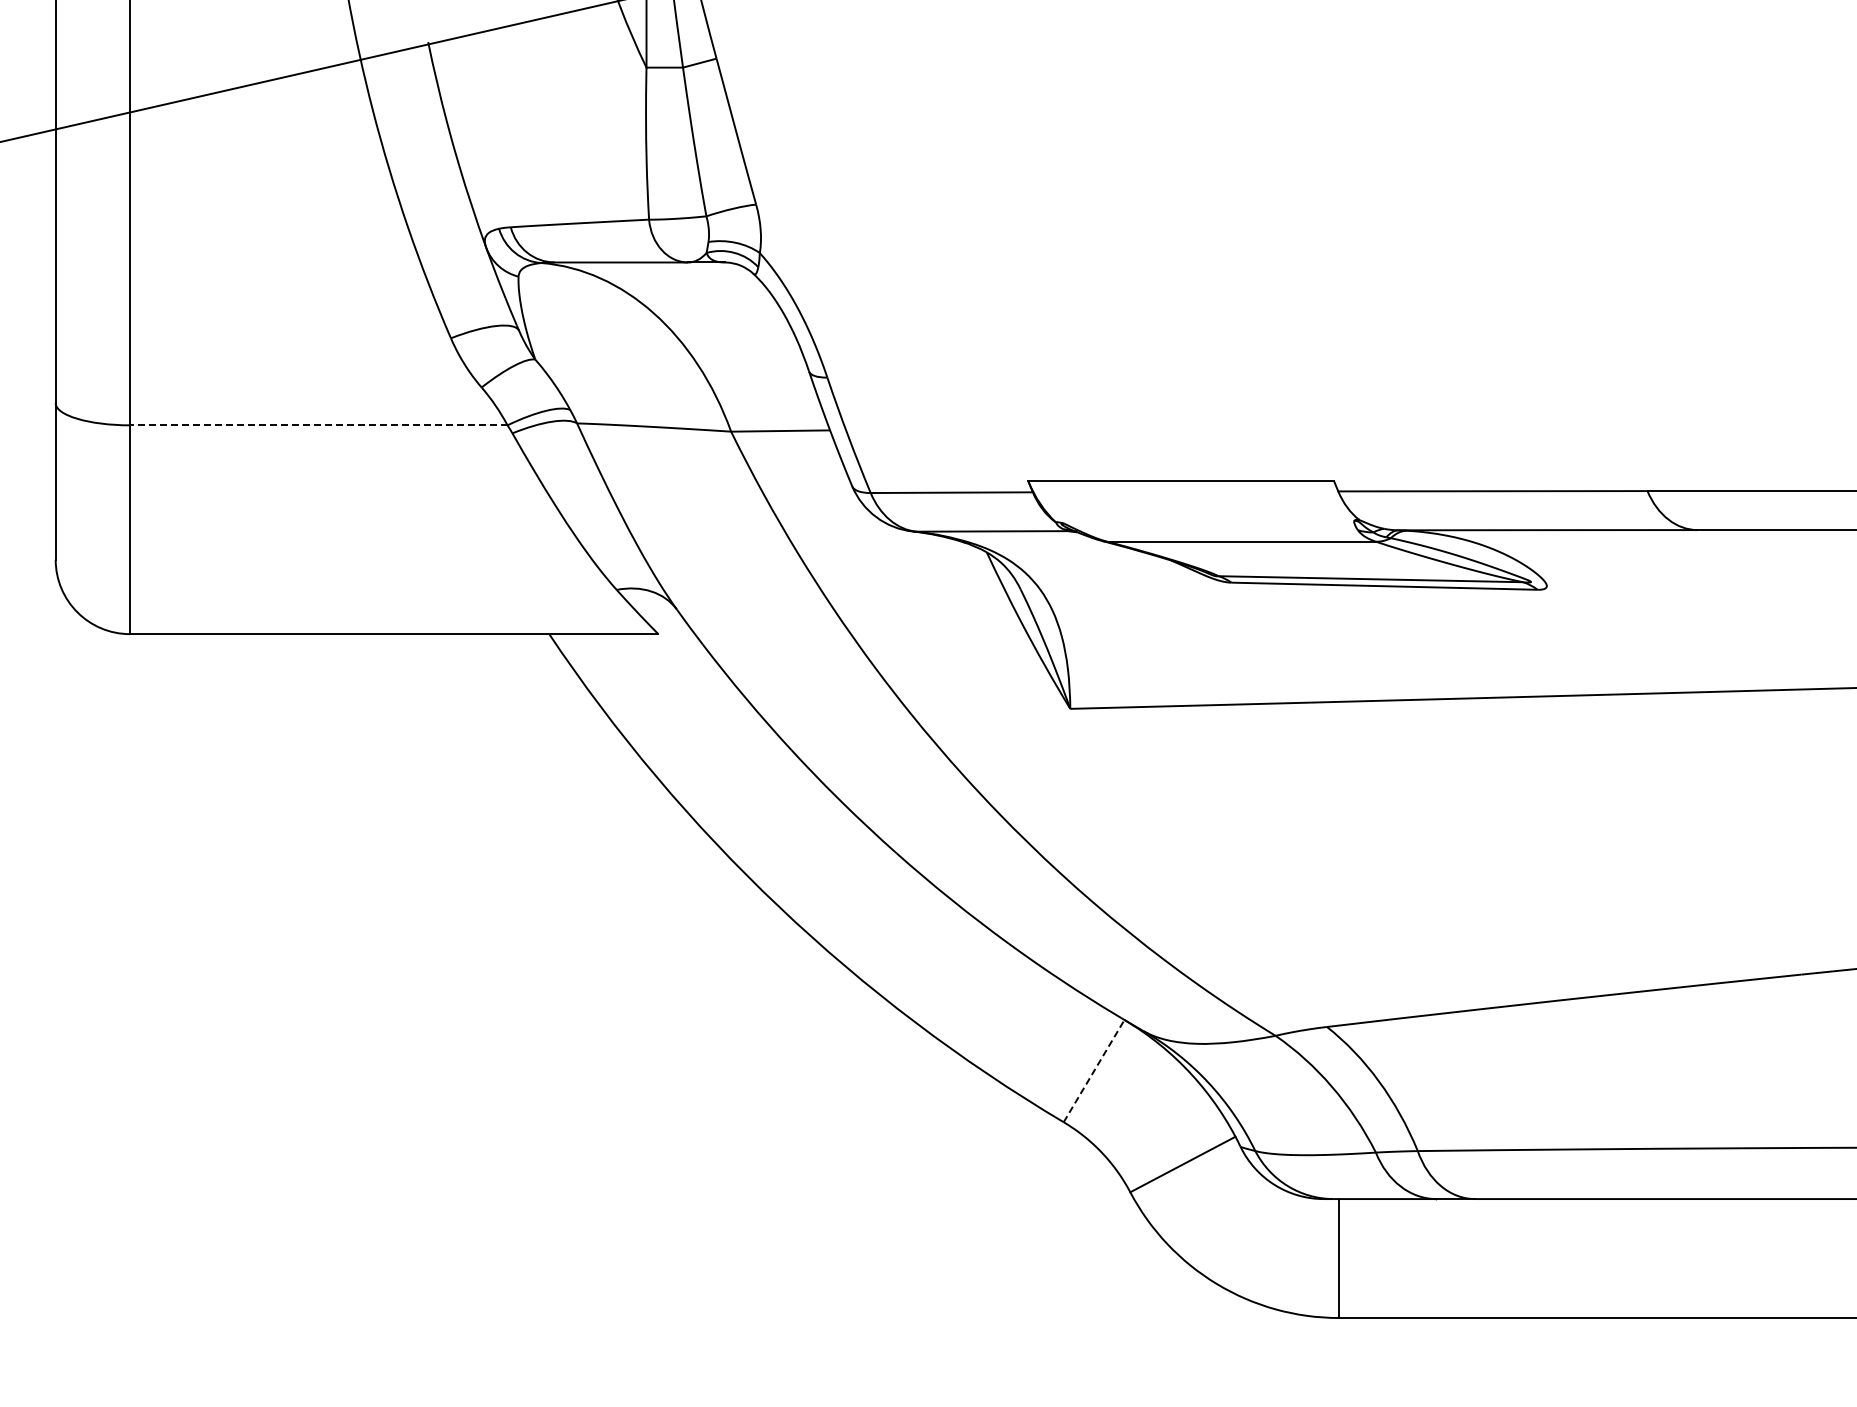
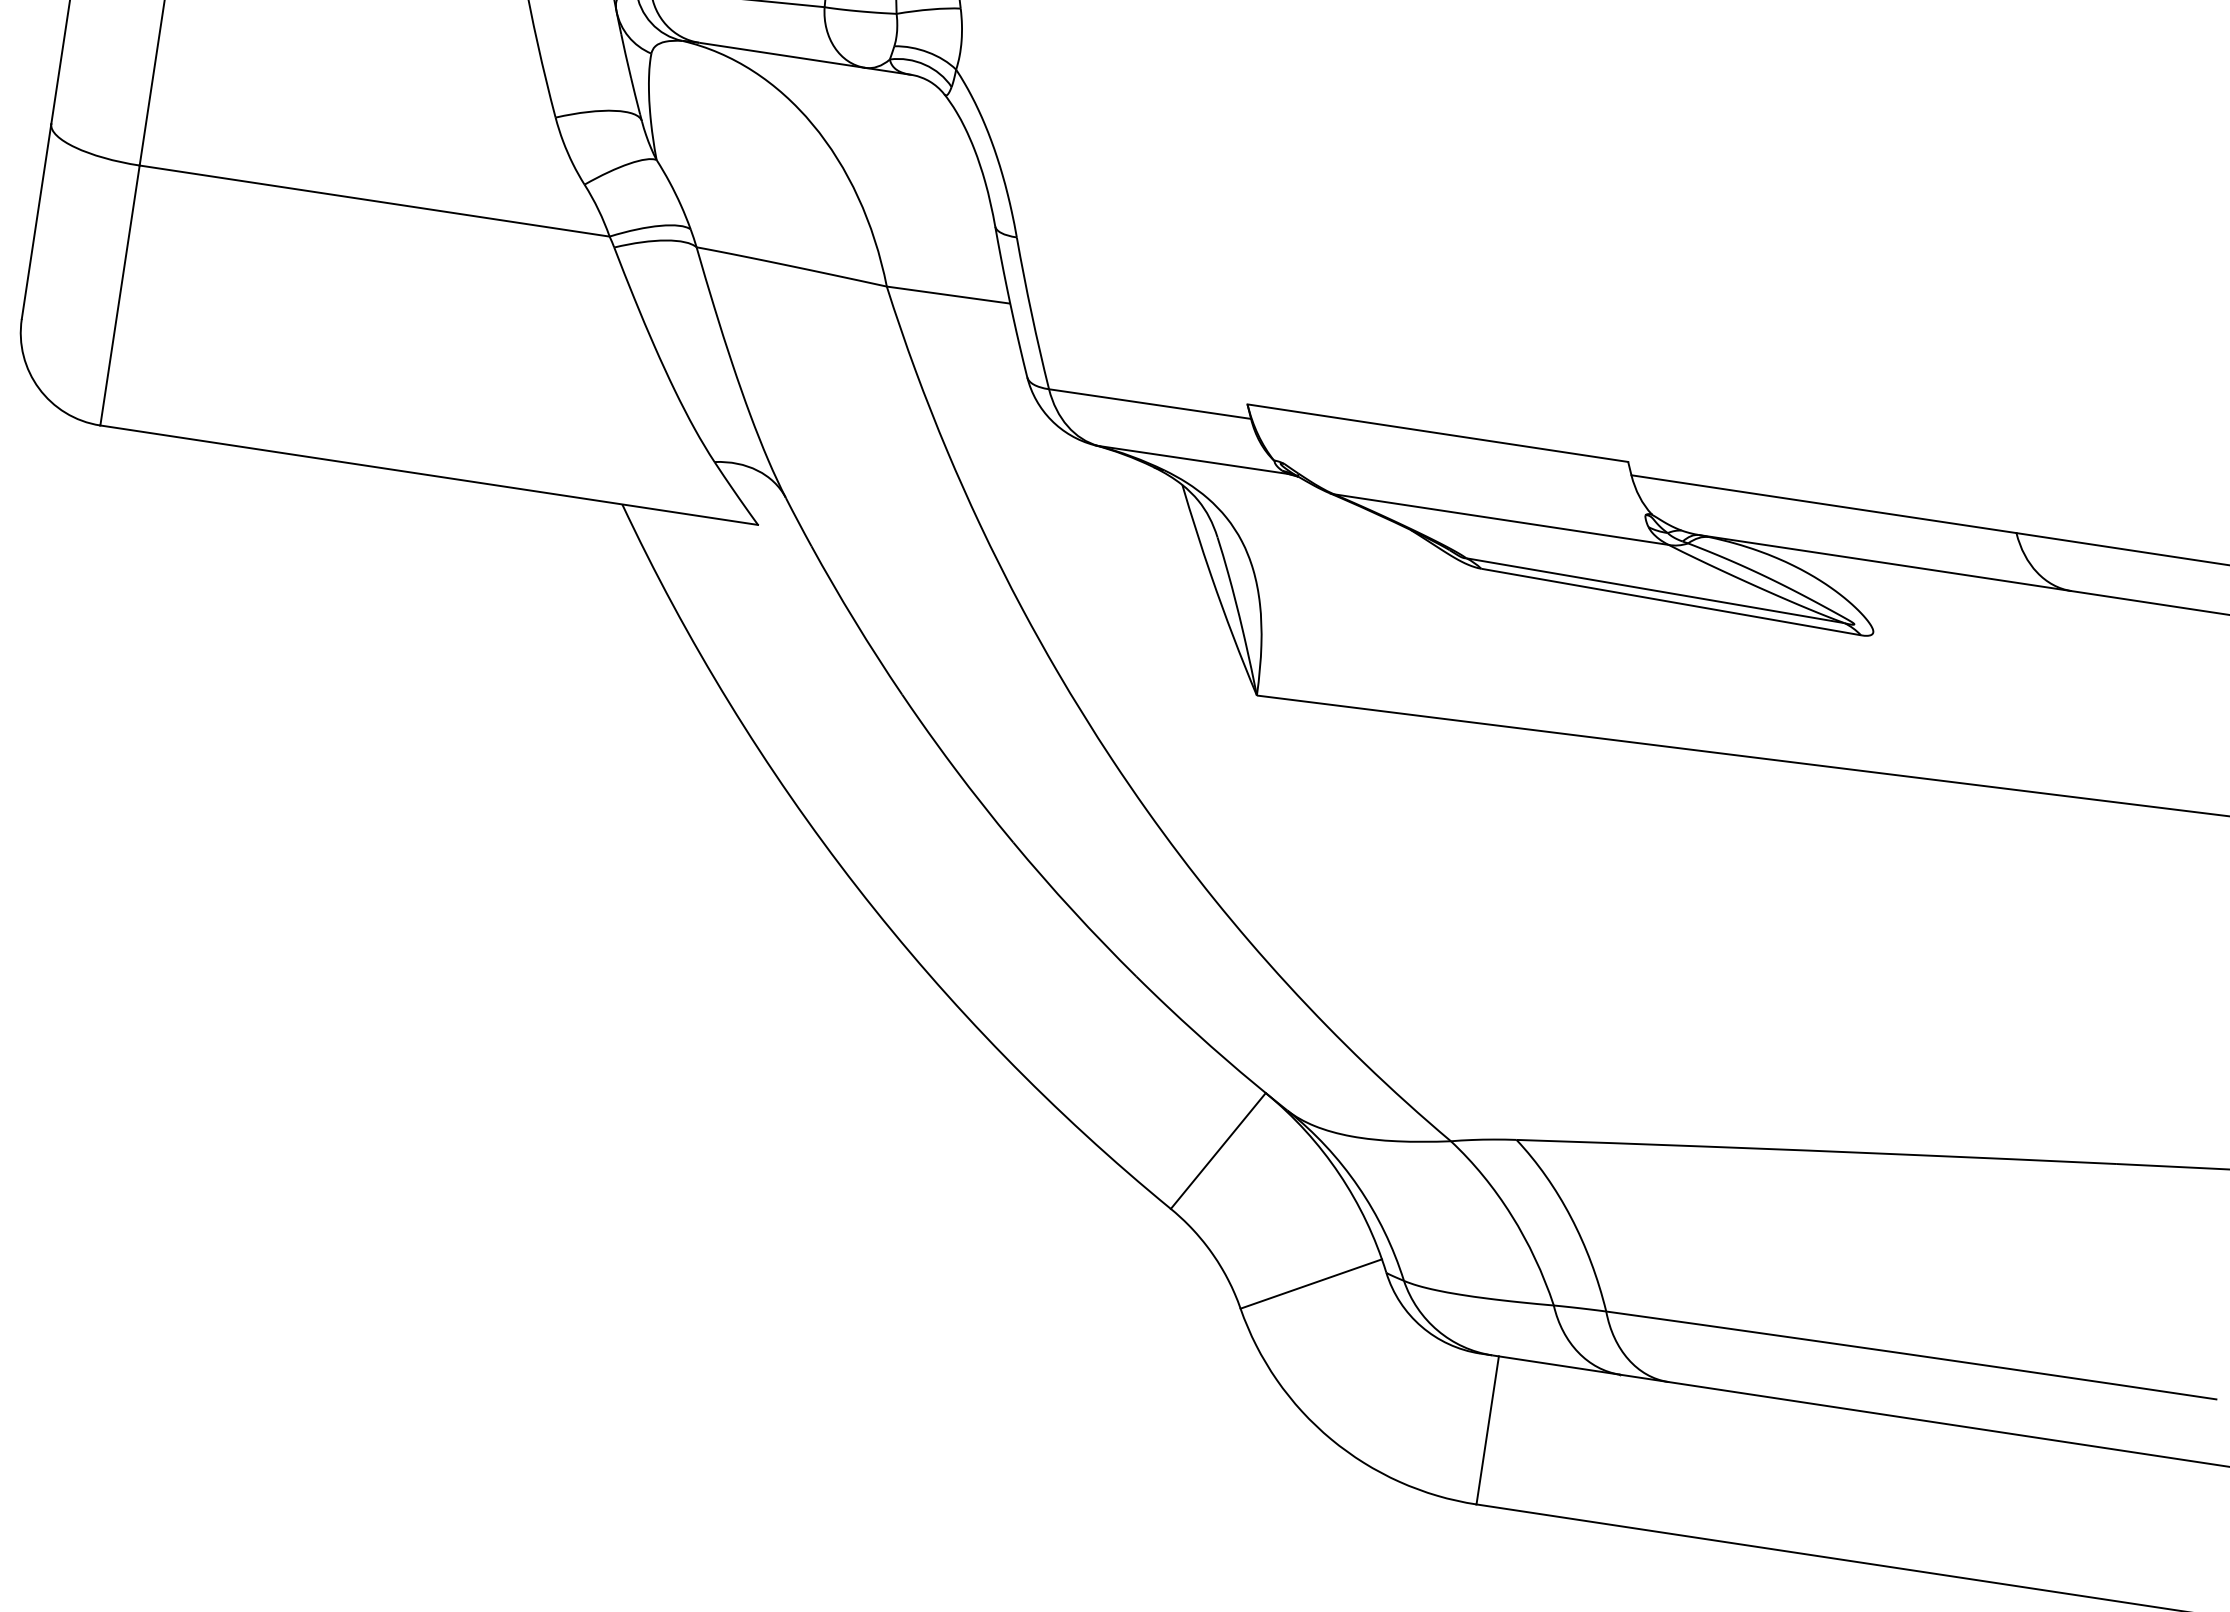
line: (318, 425) -> (374, 201), dashed -> solid
line: (1094, 1070) -> (1218, 1150), dashed -> solid

